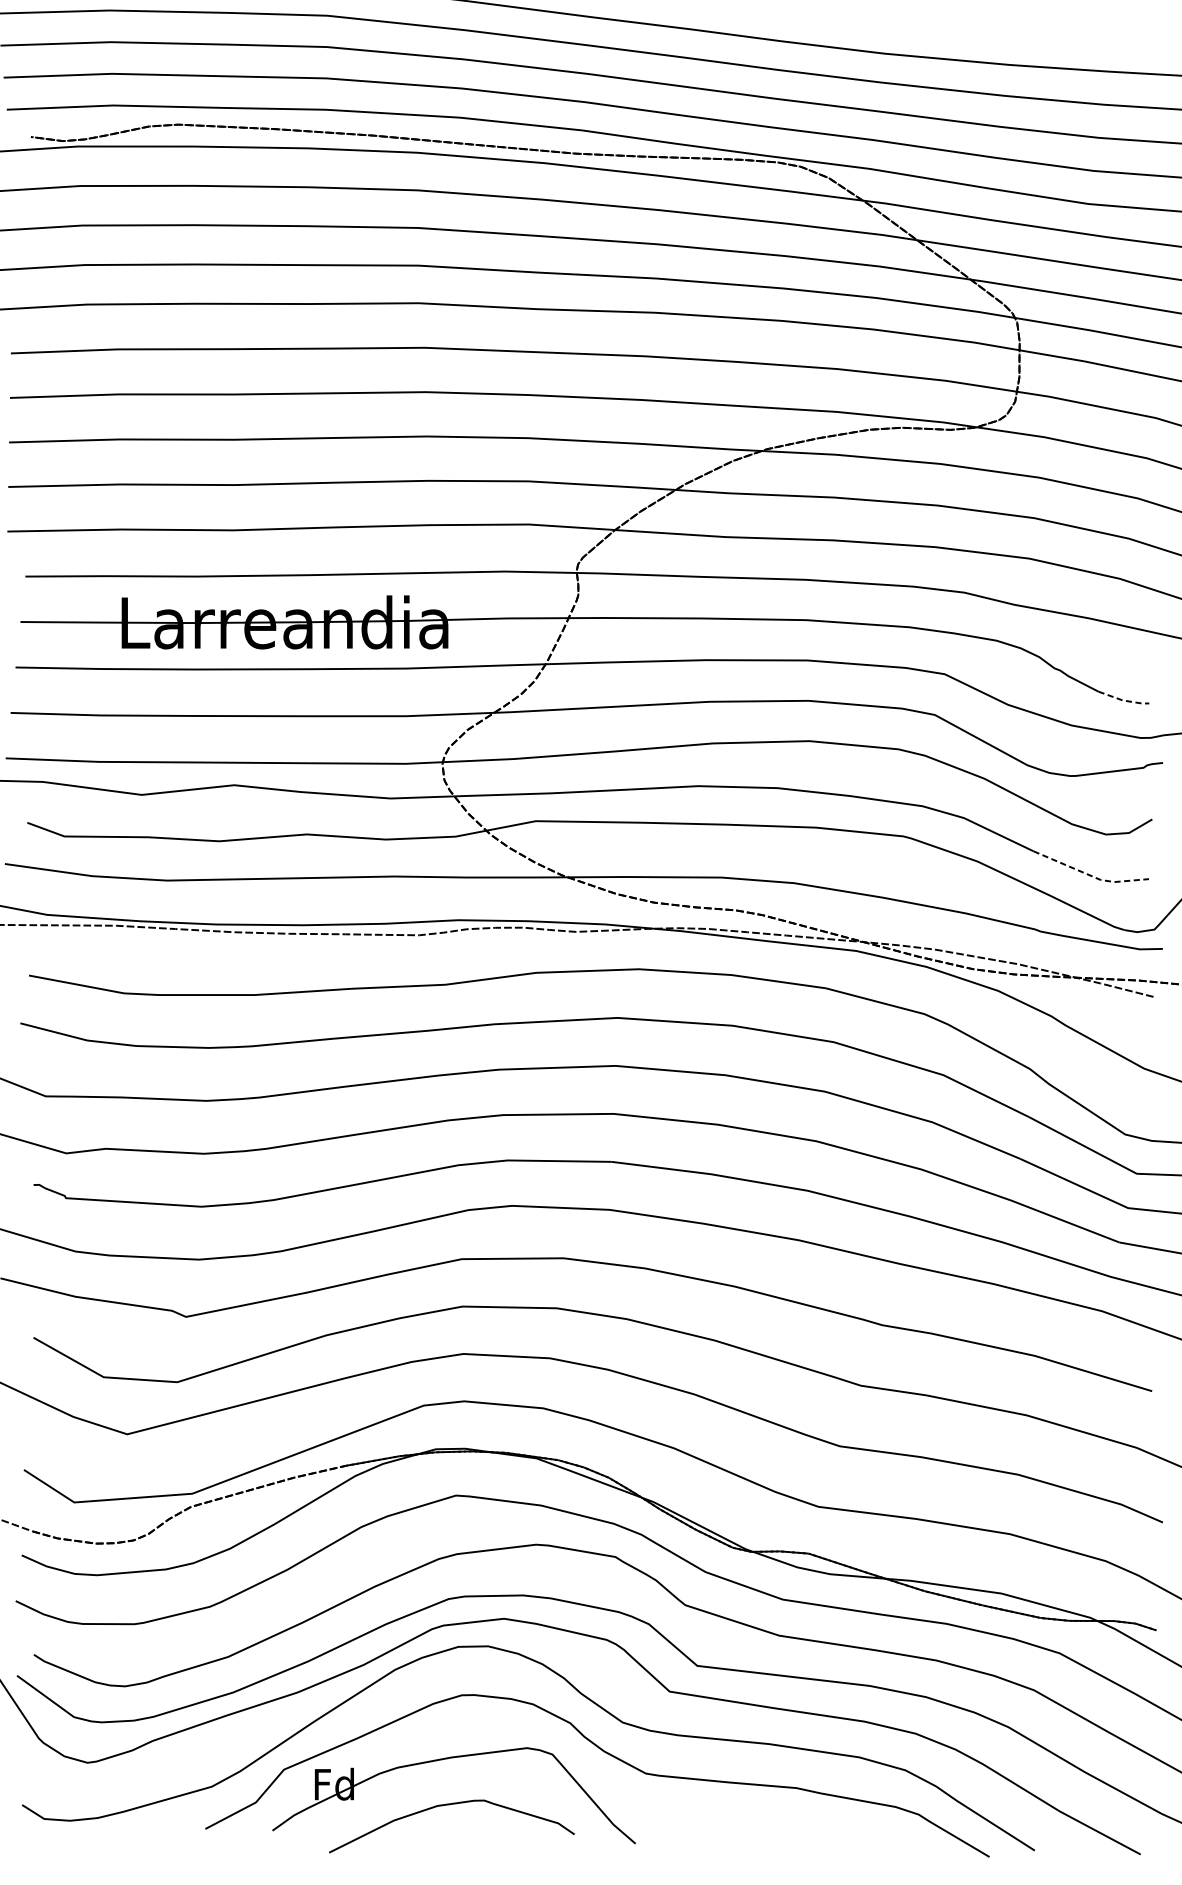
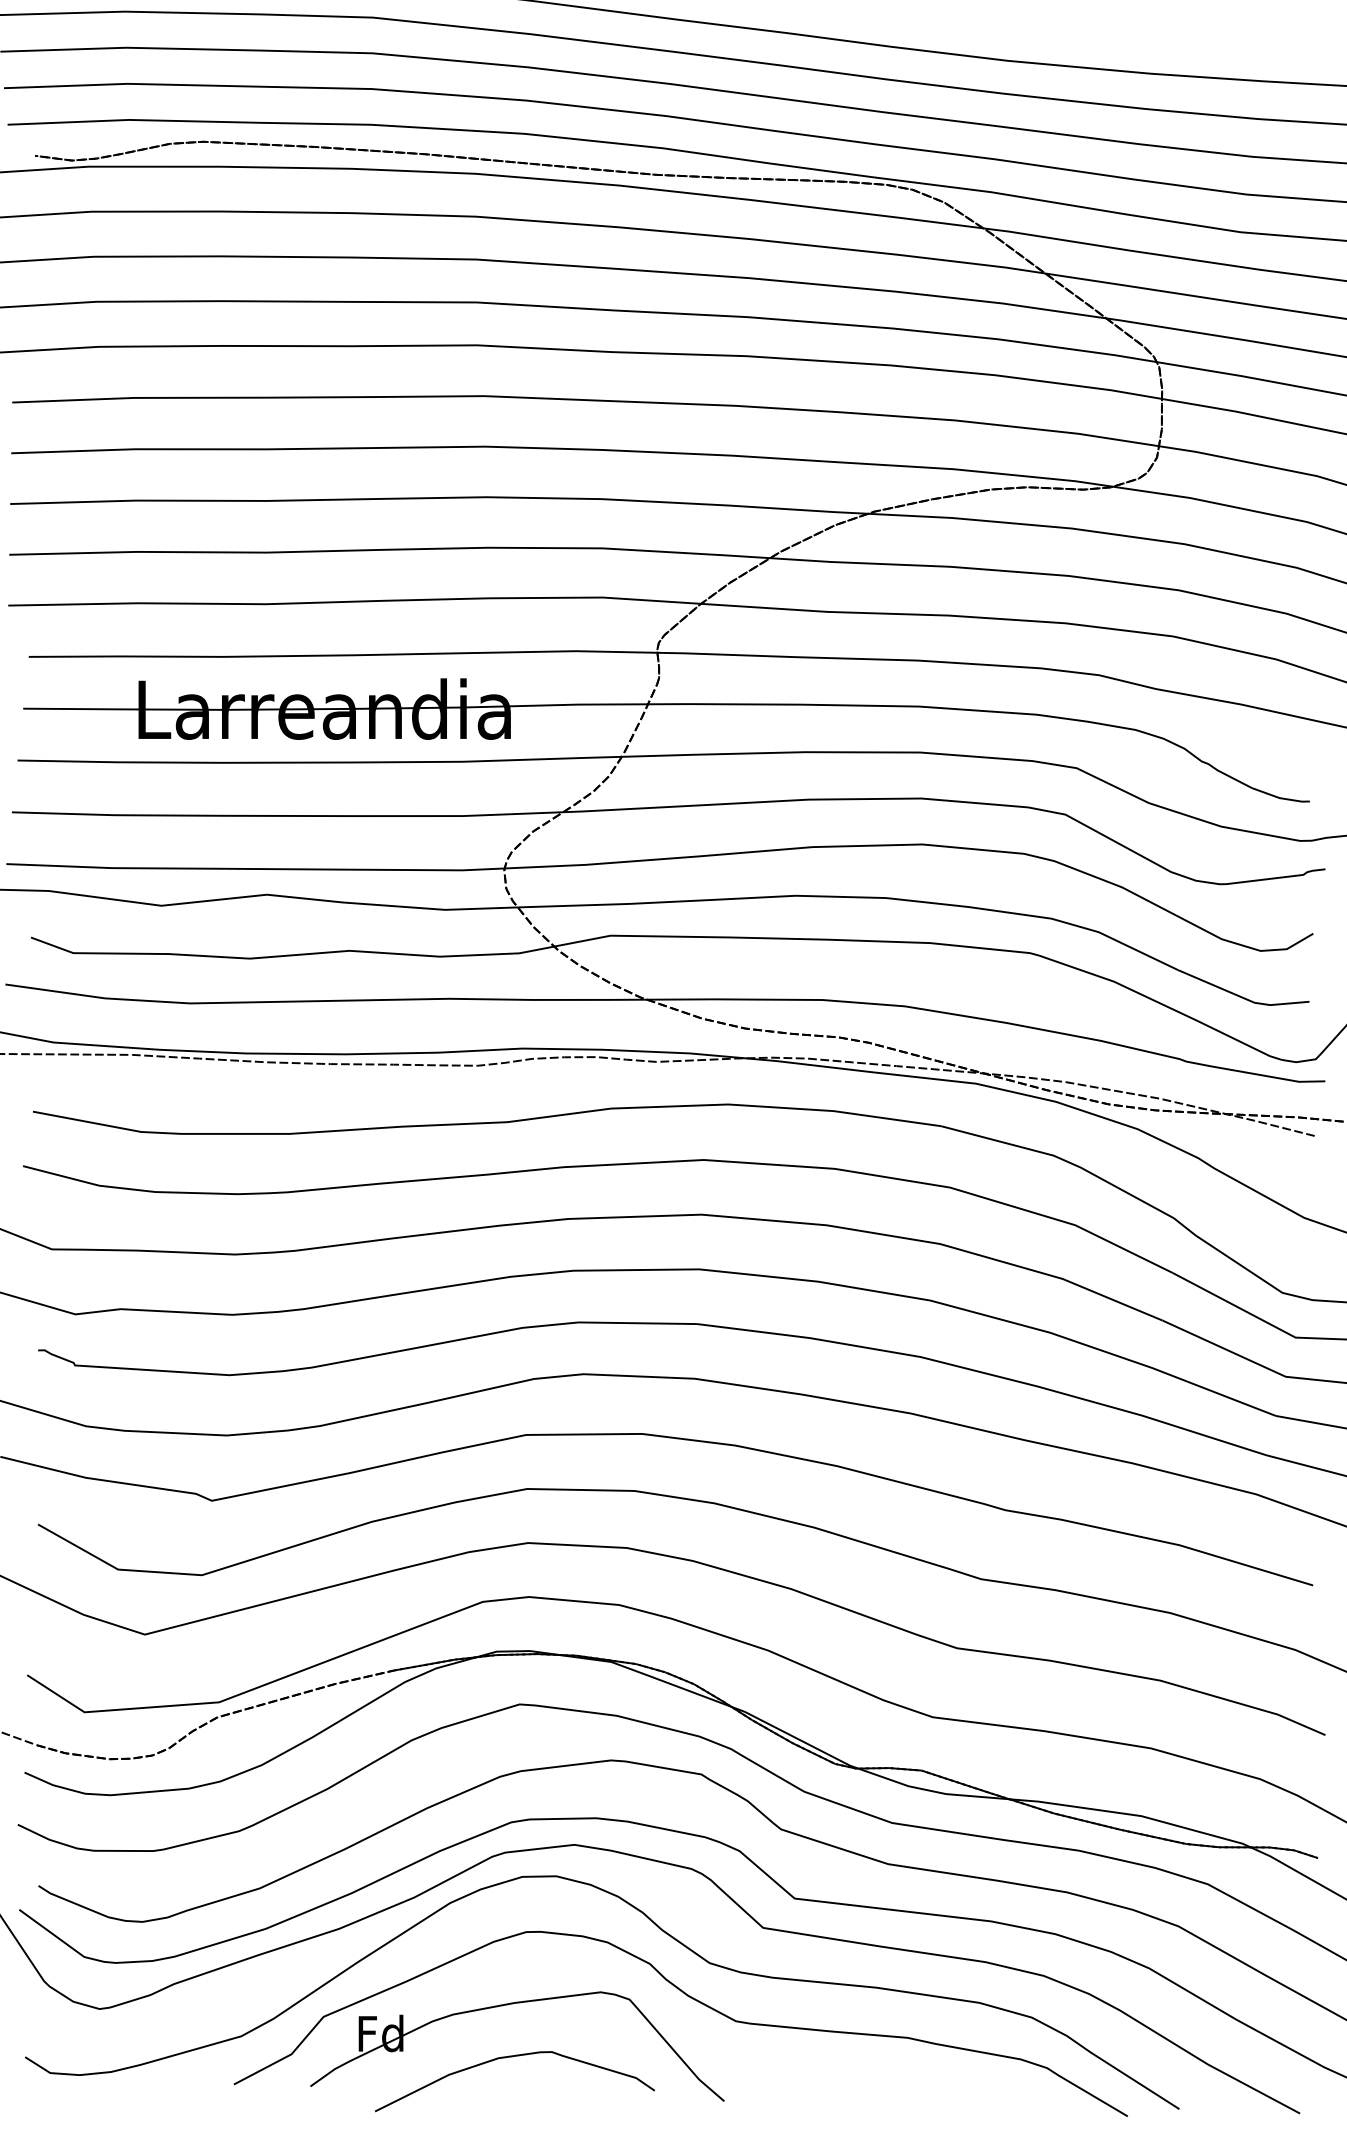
line: (1123, 700) -> (1280, 798), dashed -> solid
line: (1090, 875) -> (1242, 997), dashed -> solid

